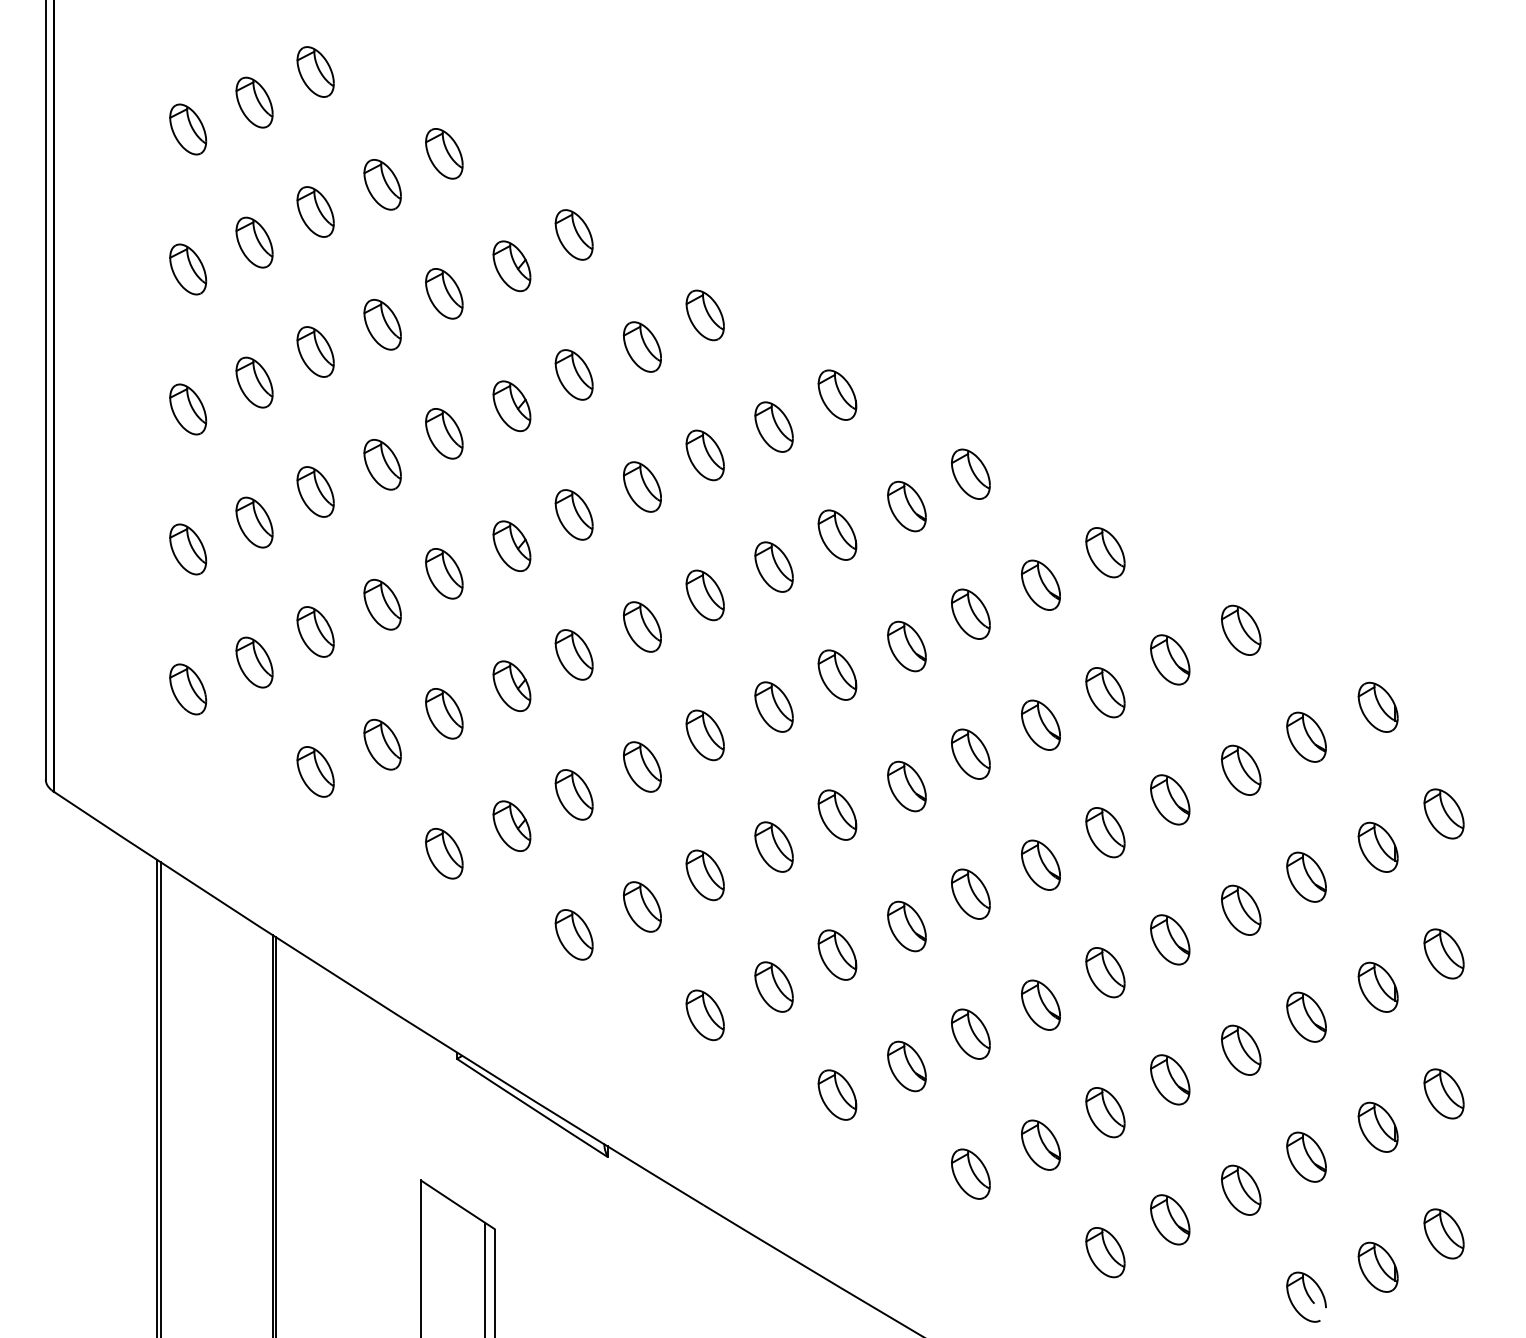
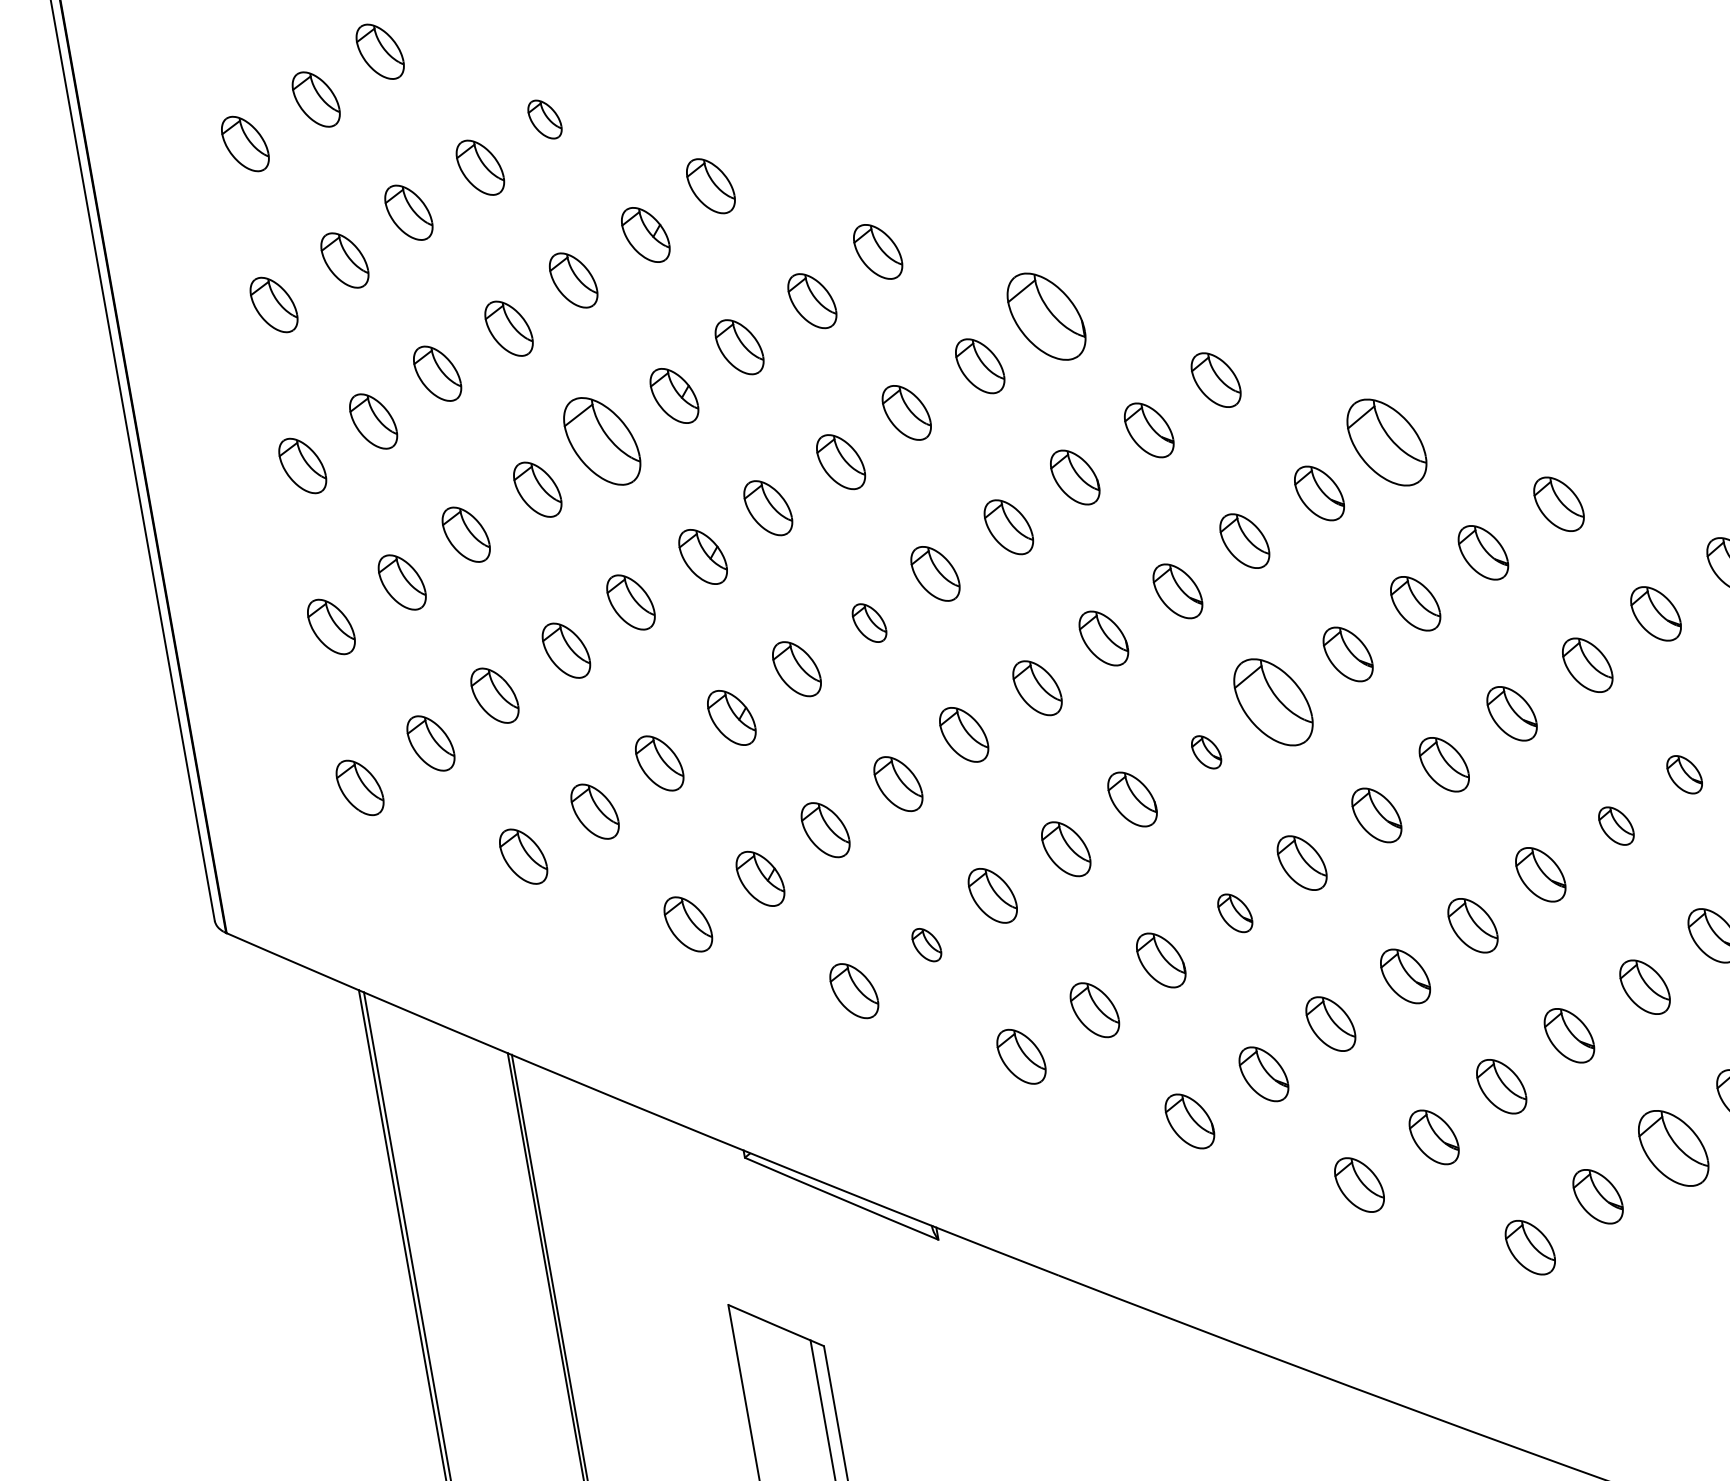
part: (444, 153) -> (545, 119), size x0.7
part: (837, 394) -> (1046, 315), size x1.6
part: (444, 433) -> (602, 441), size x1.6
part: (1105, 552) -> (1386, 442), size x1.6
part: (641, 626) -> (868, 622), size x0.7
part: (970, 753) -> (1272, 701), size x1.6
part: (906, 786) -> (1206, 752), size x0.6
part: (1306, 876) -> (1684, 773), size x0.7
part: (641, 906) -> (925, 944), size x0.6
part: (1241, 909) -> (1616, 825), size x0.7
part: (906, 926) -> (1234, 913), size x0.7
part: (1241, 1189) -> (1673, 1147), size x1.4

